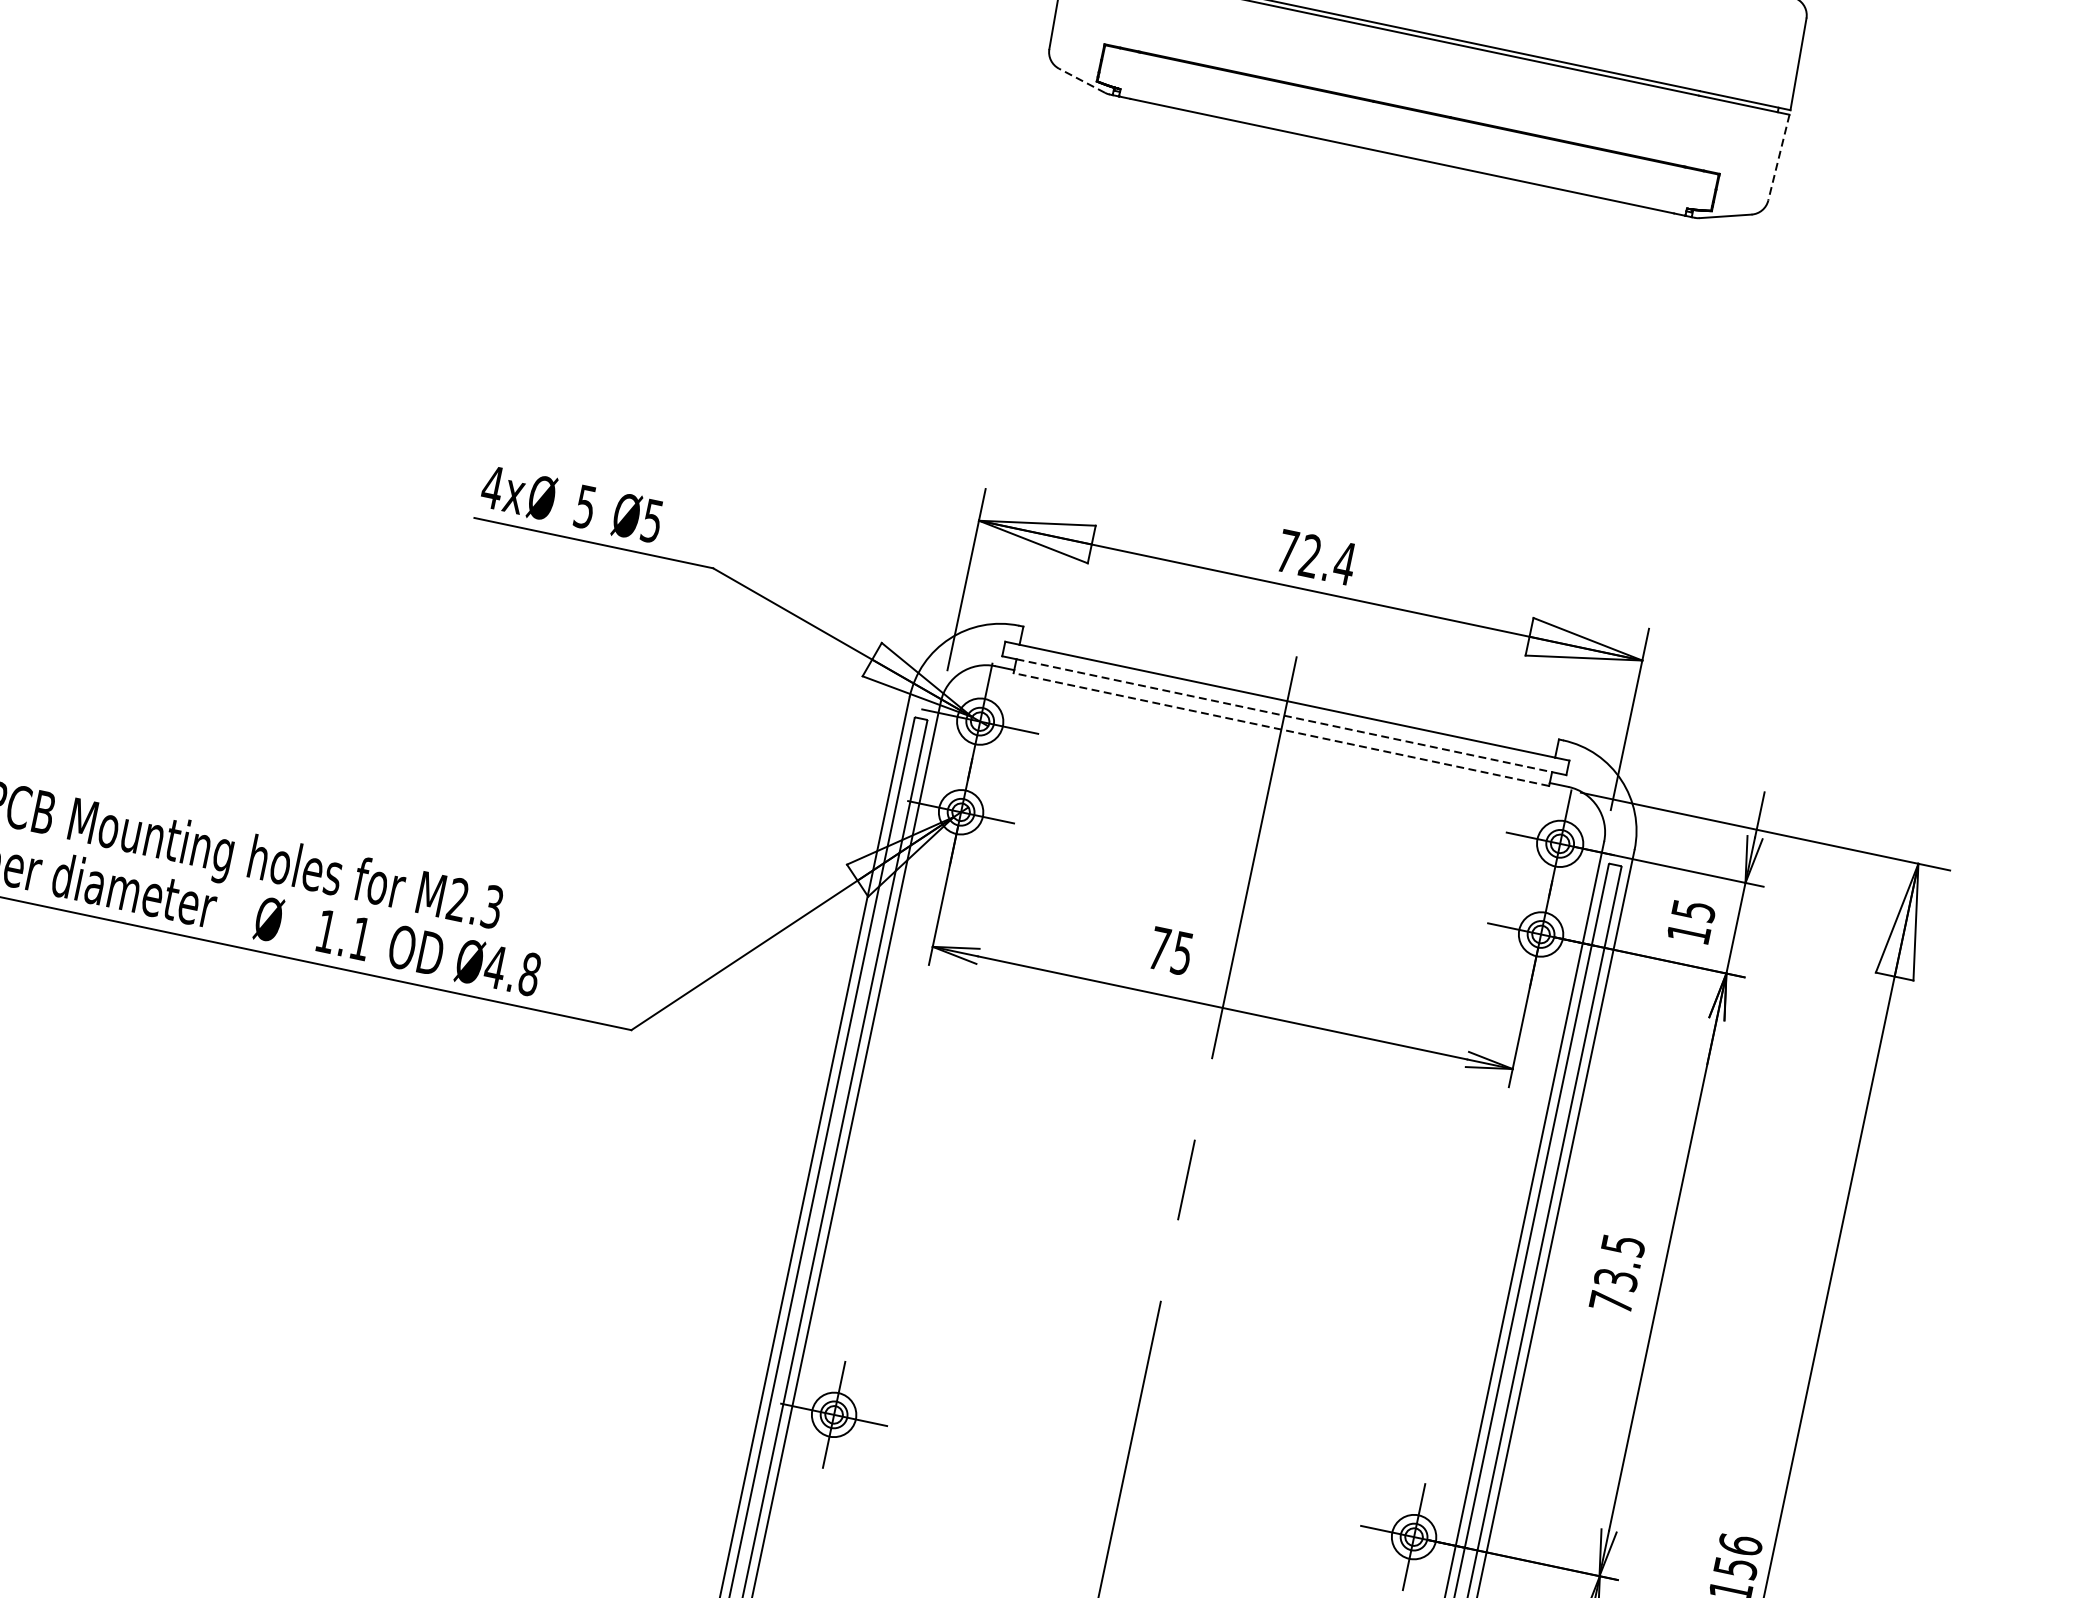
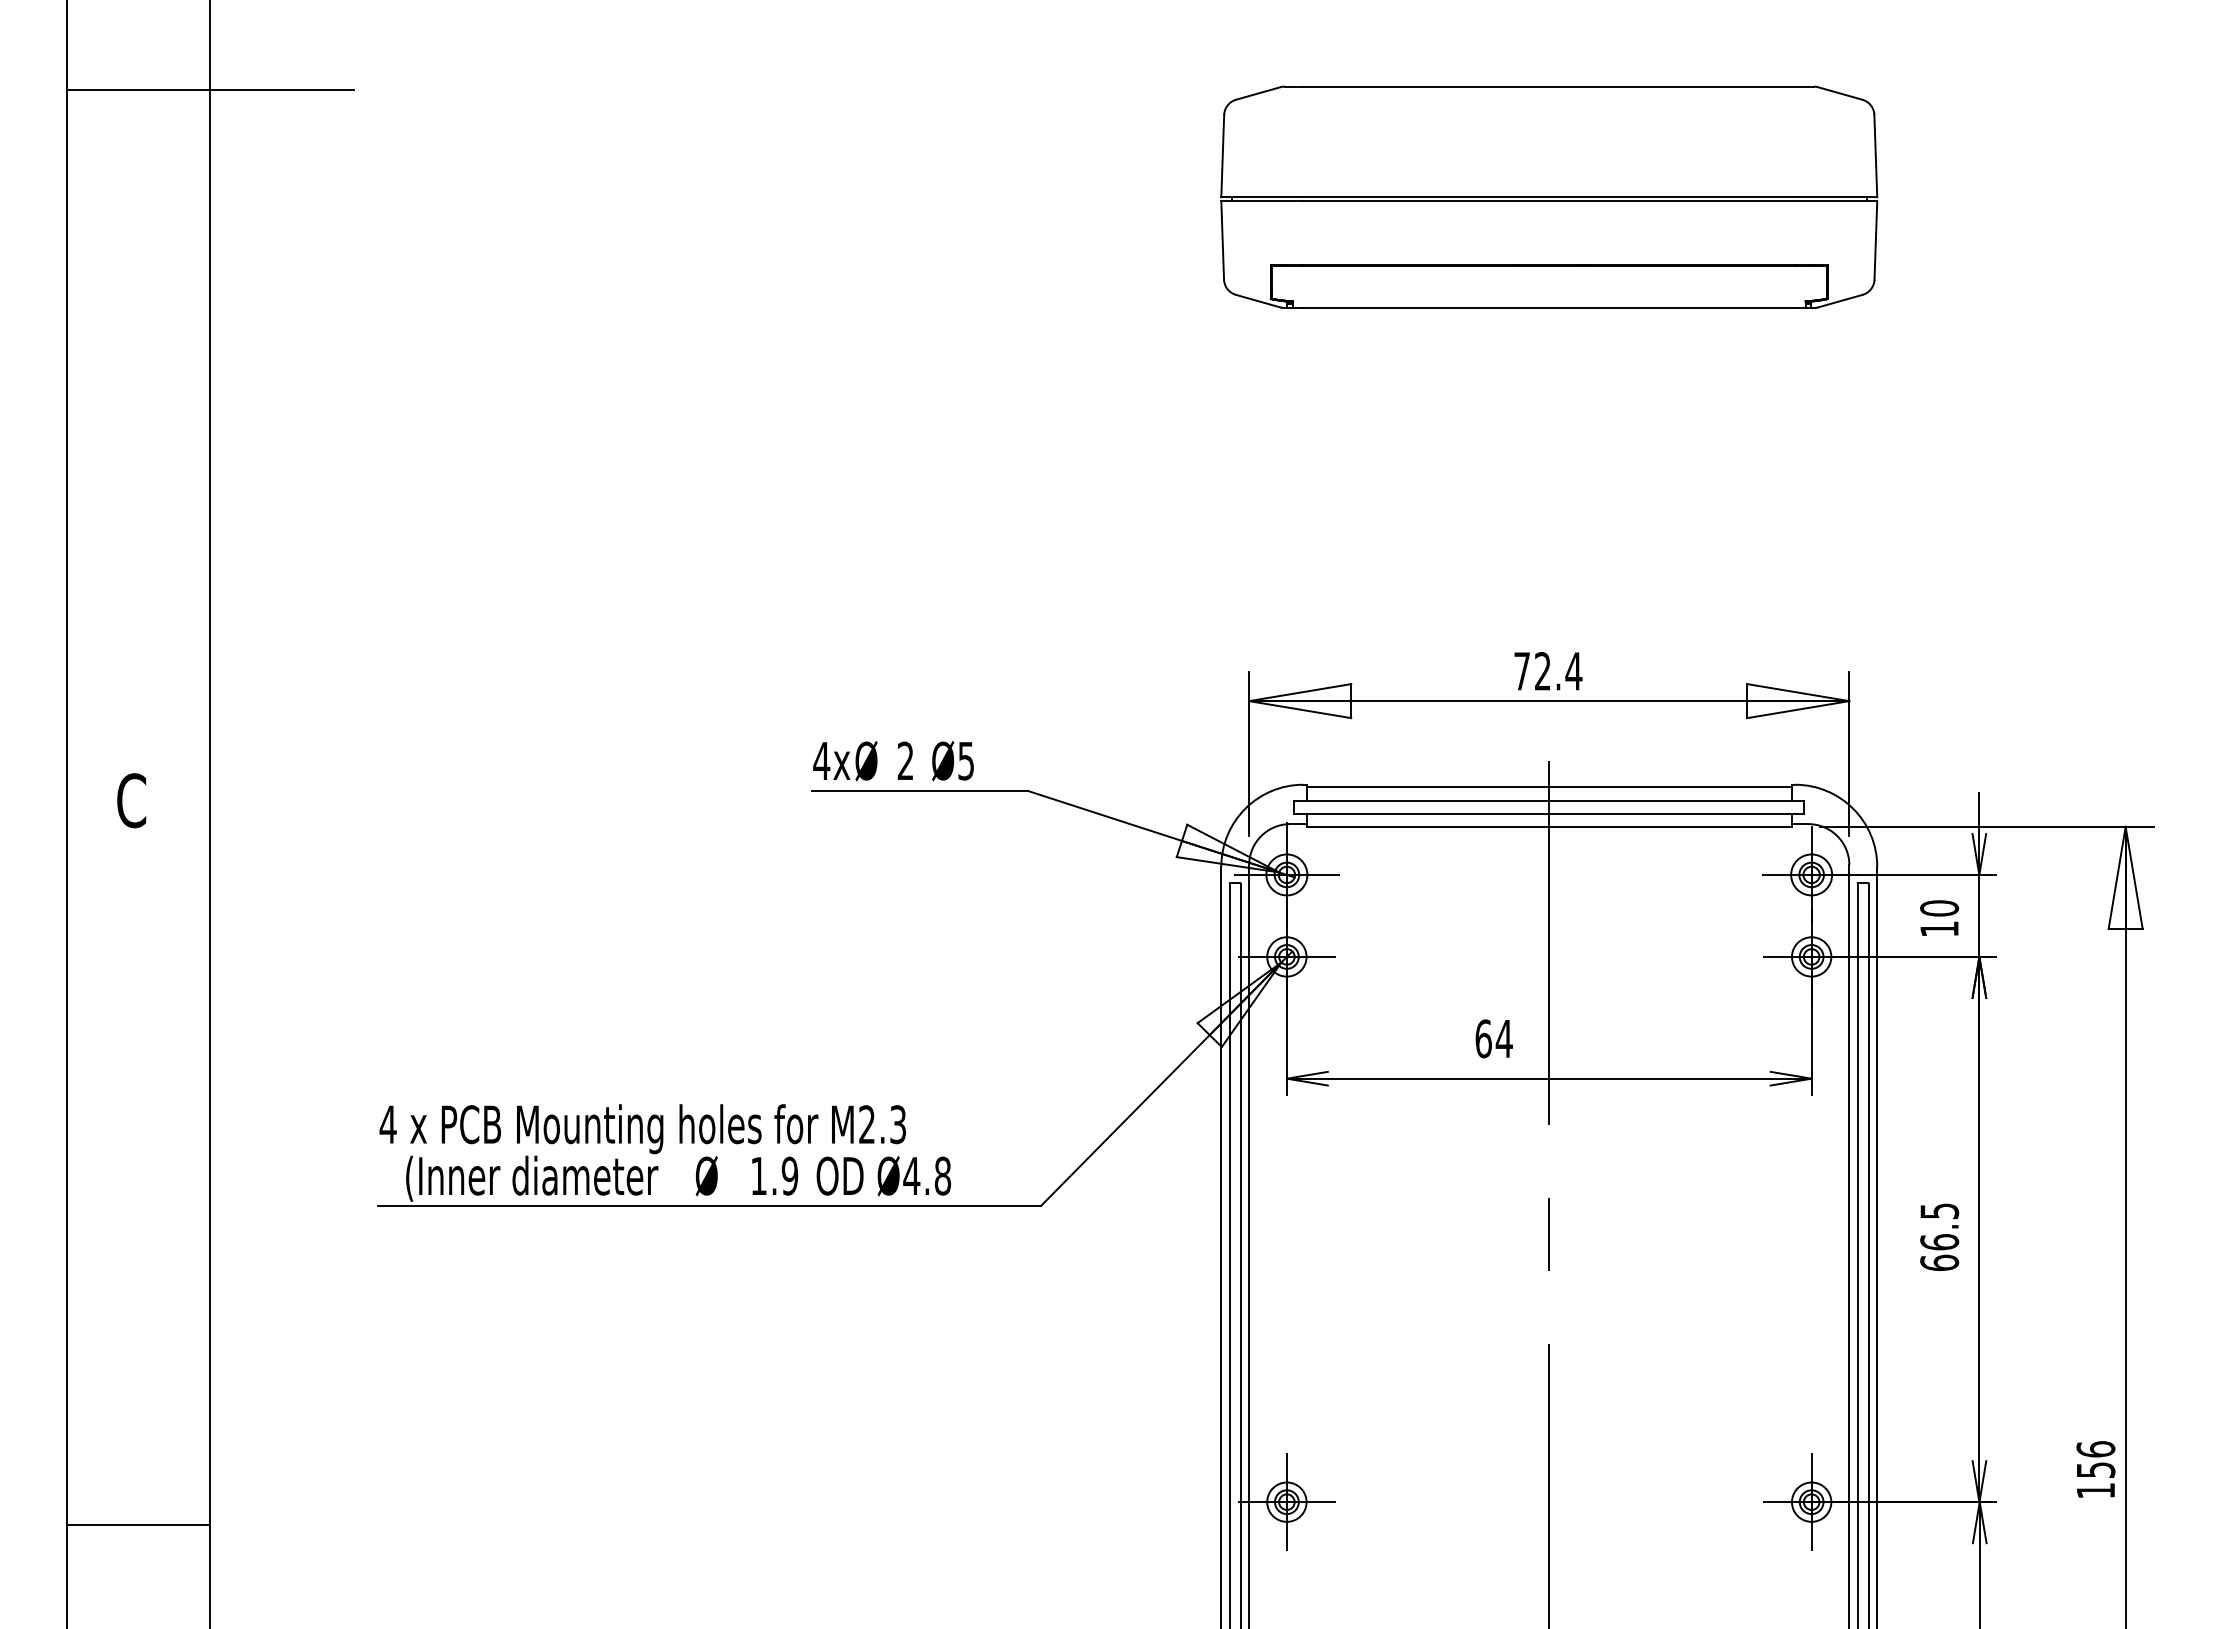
line: (1081, 81) -> (1257, 301), dashed -> solid
line: (1778, 158) -> (1875, 241), dashed -> solid
text: (585, 506) -> (905, 760), 5 -> 2
line: (1289, 685) -> (1548, 787), added
line: (1284, 715) -> (1549, 814), dashed -> solid
line: (1280, 729) -> (1548, 826), dashed -> solid
text: (1693, 910) -> (1939, 908), 15 -> 10
text: (360, 937) -> (789, 1175), 1.1 -> 1.9
text: (1170, 950) -> (1493, 1038), 75 -> 64
text: (1613, 1290) -> (1939, 1252), 73.5 -> 66.5

